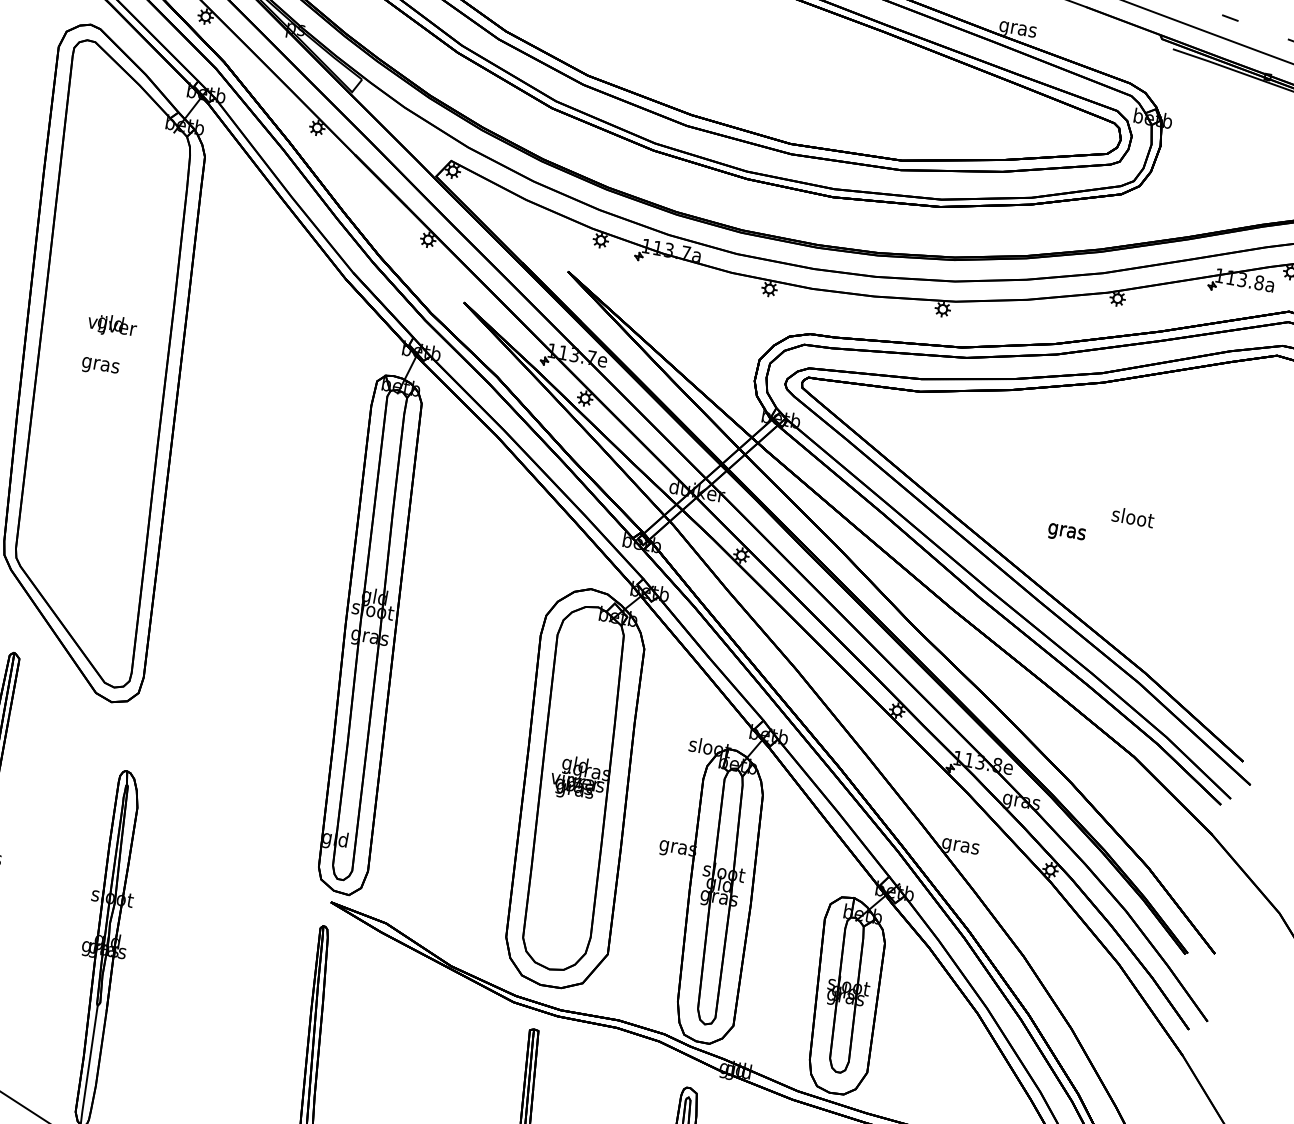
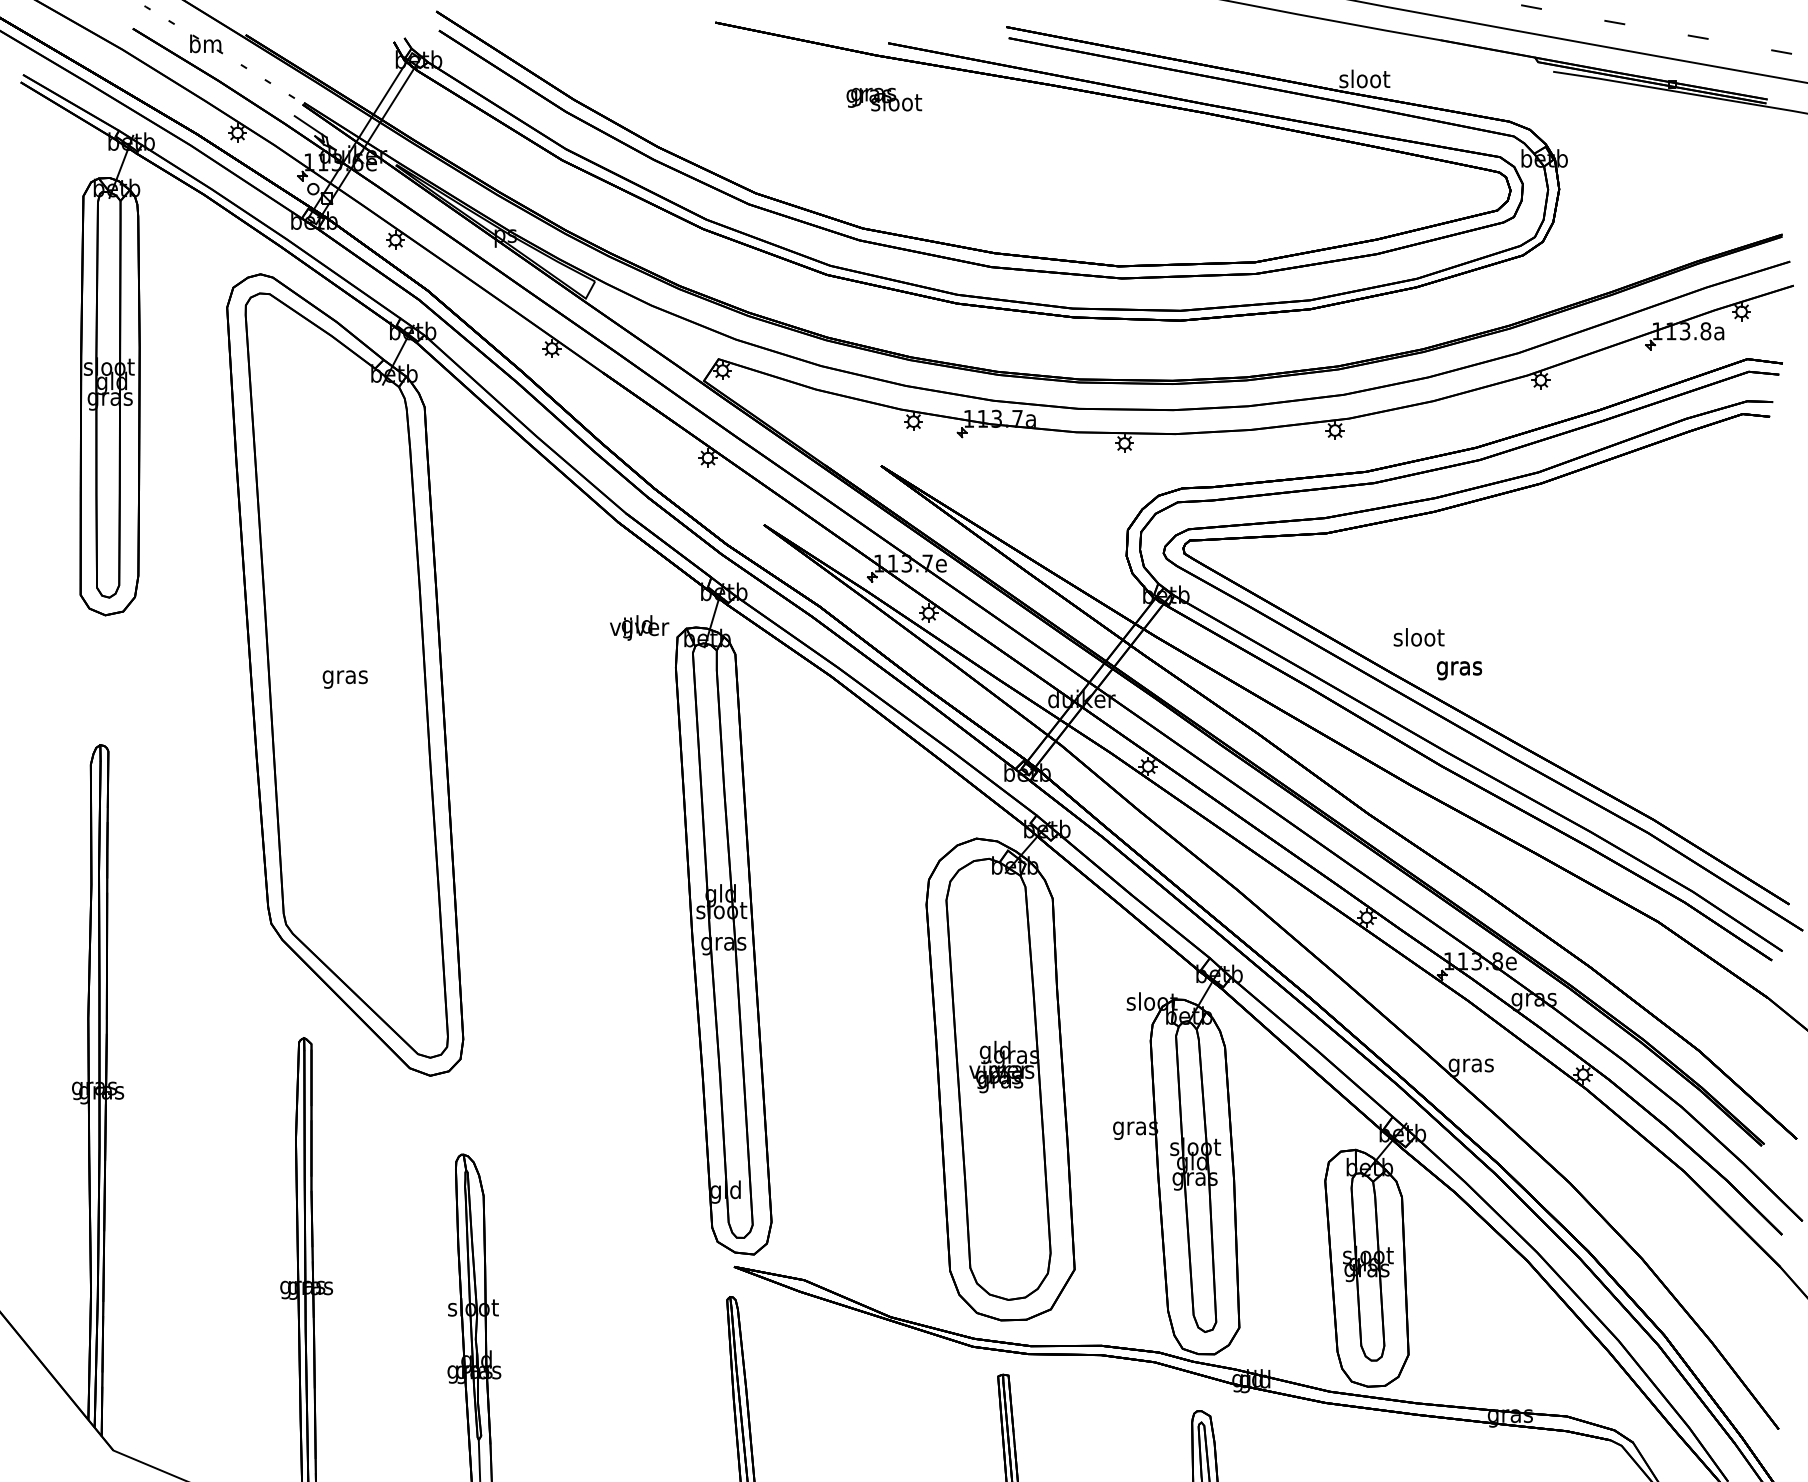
text: (1018, 28) -> (1364, 80), gras -> sloot
text: (112, 325) -> (639, 627), moved
text: (1132, 517) -> (1418, 637), moved
text: (1066, 533) -> (1459, 670), moved

